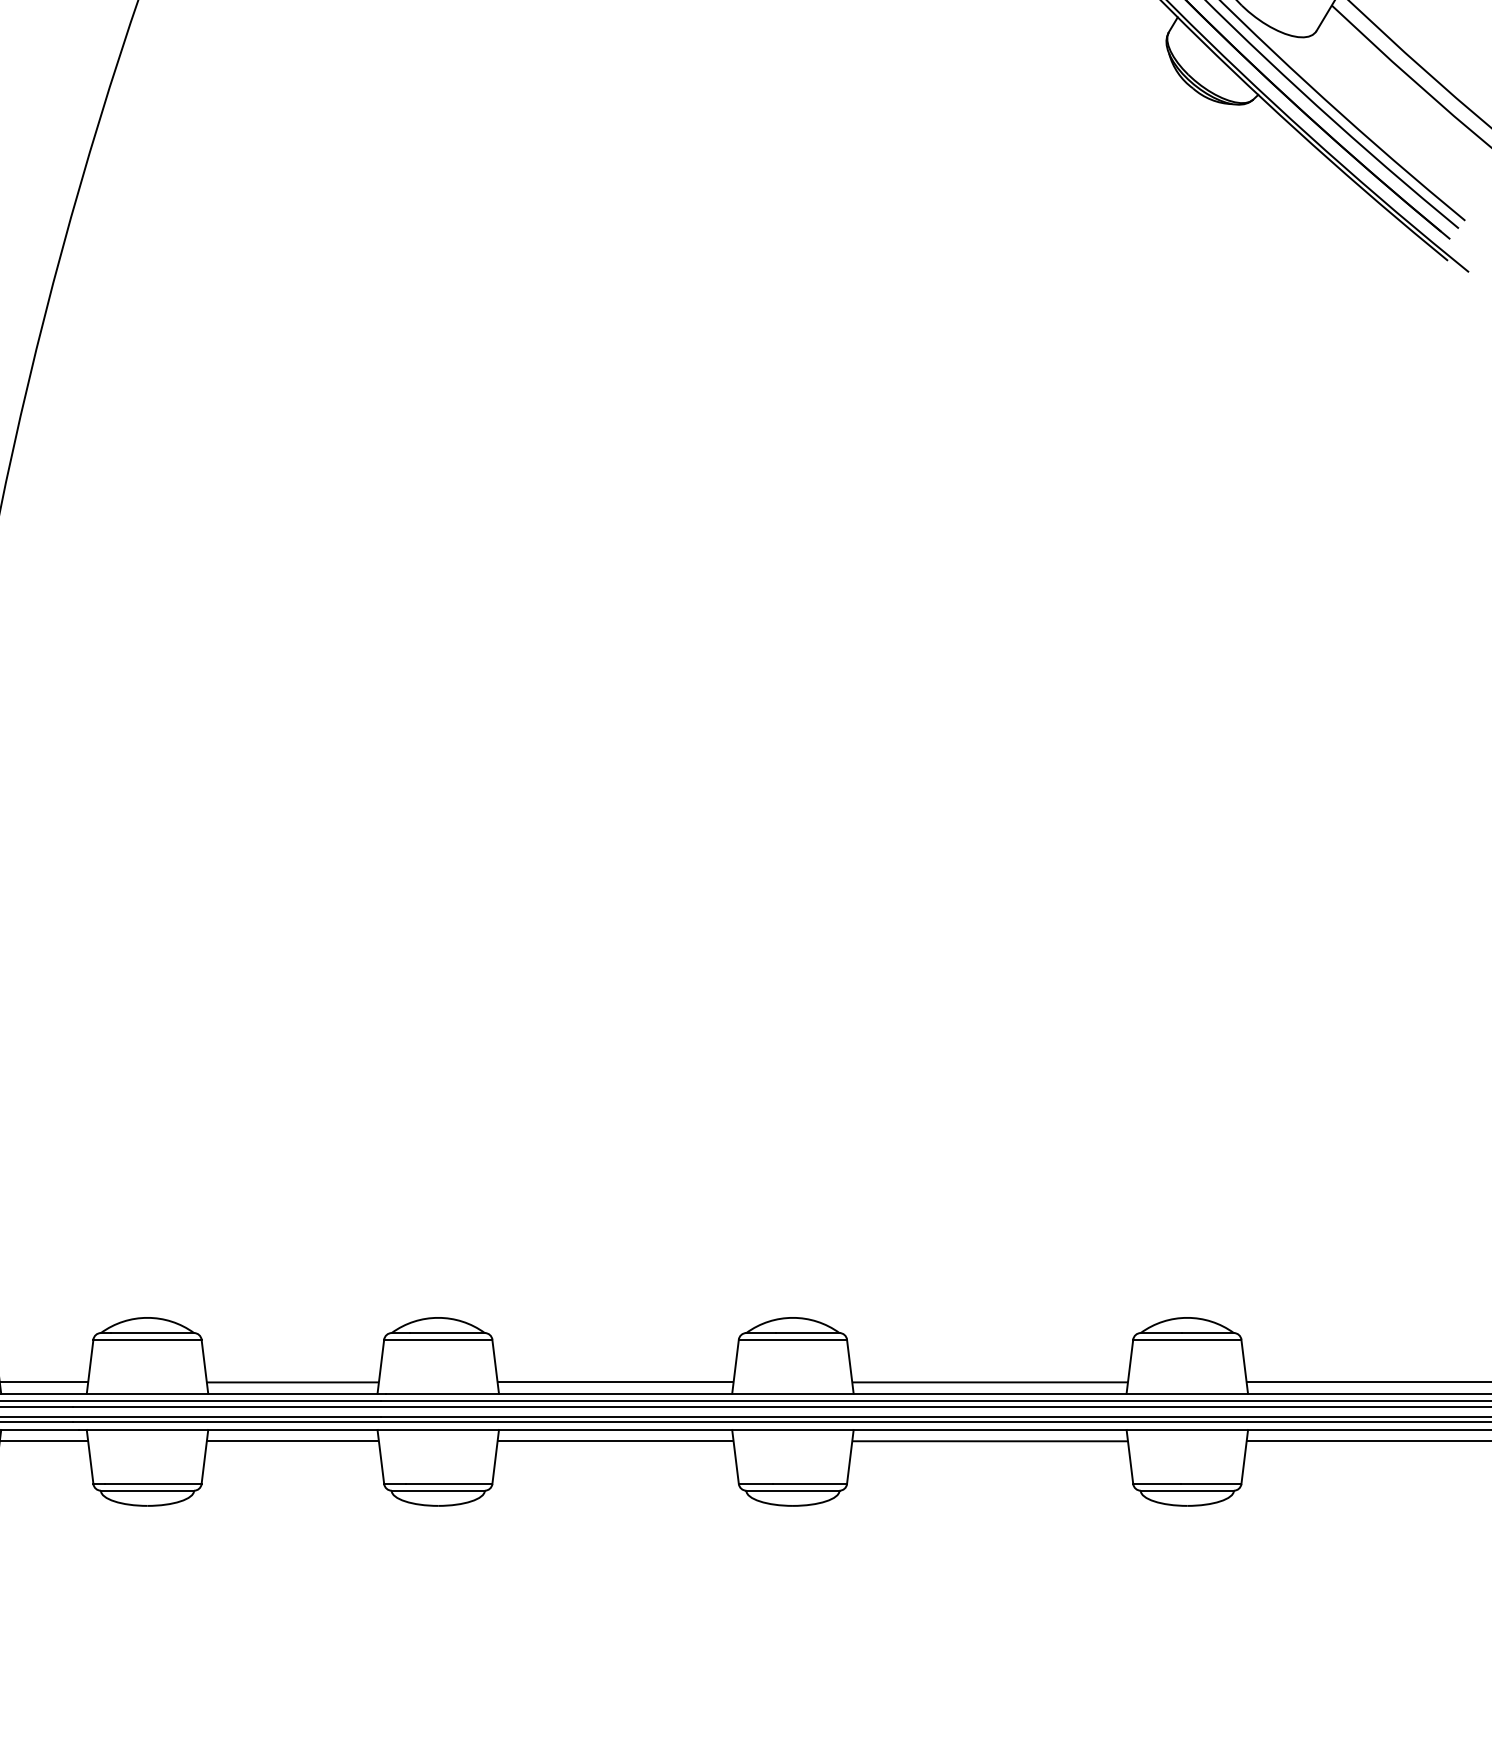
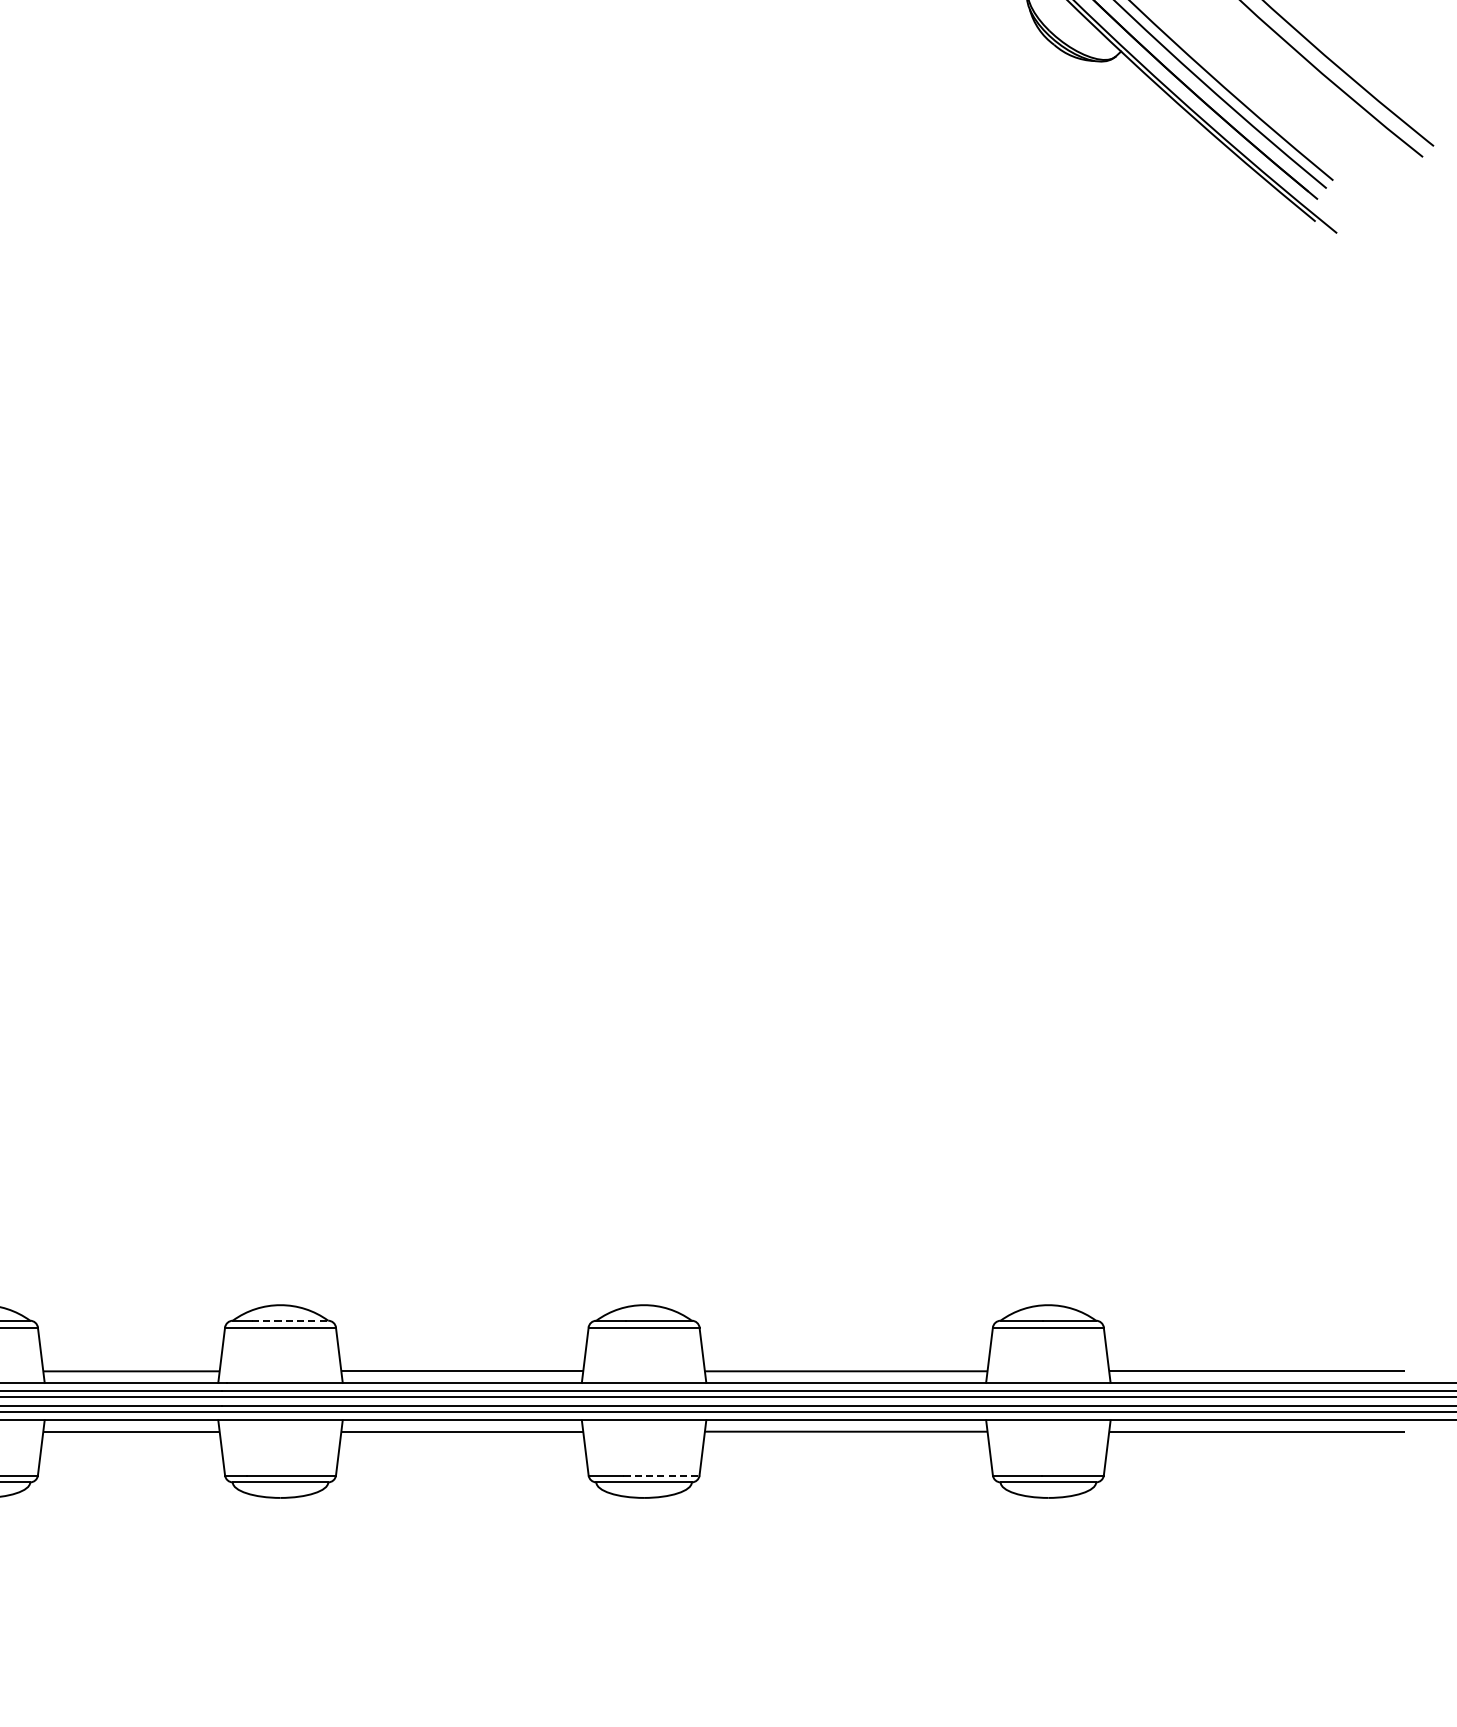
line: (448, 1333) -> (291, 1321), solid -> dashed
line: (810, 1484) -> (662, 1475), solid -> dashed

